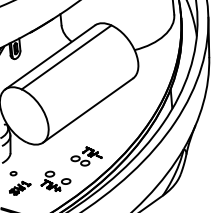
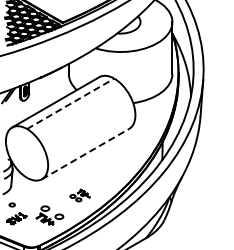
line: (67, 56) -> (71, 103), solid -> dashed
line: (89, 109) -> (86, 153), solid -> dashed
part: (85, 156) -> (79, 195), size x0.7

